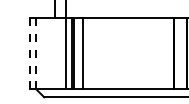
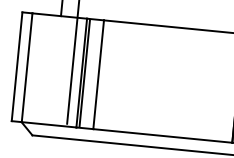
line: (29, 53) -> (16, 66), dashed -> solid
line: (36, 53) -> (27, 67), dashed -> solid

